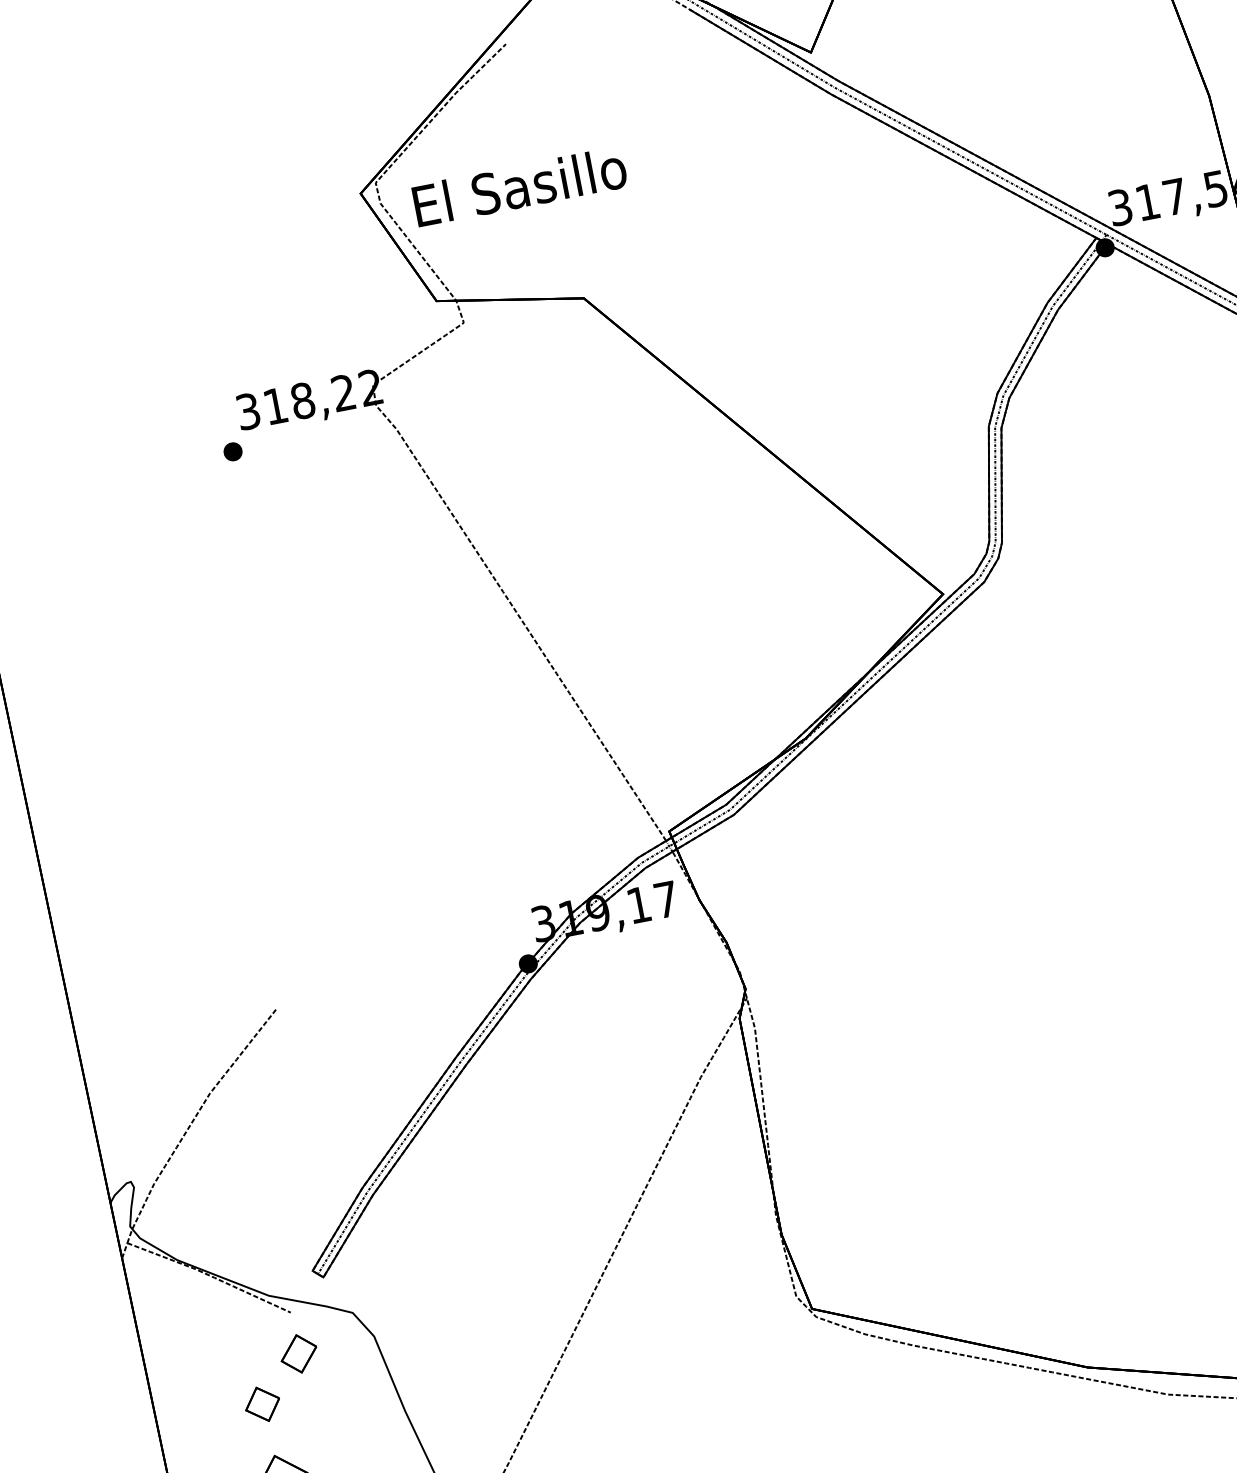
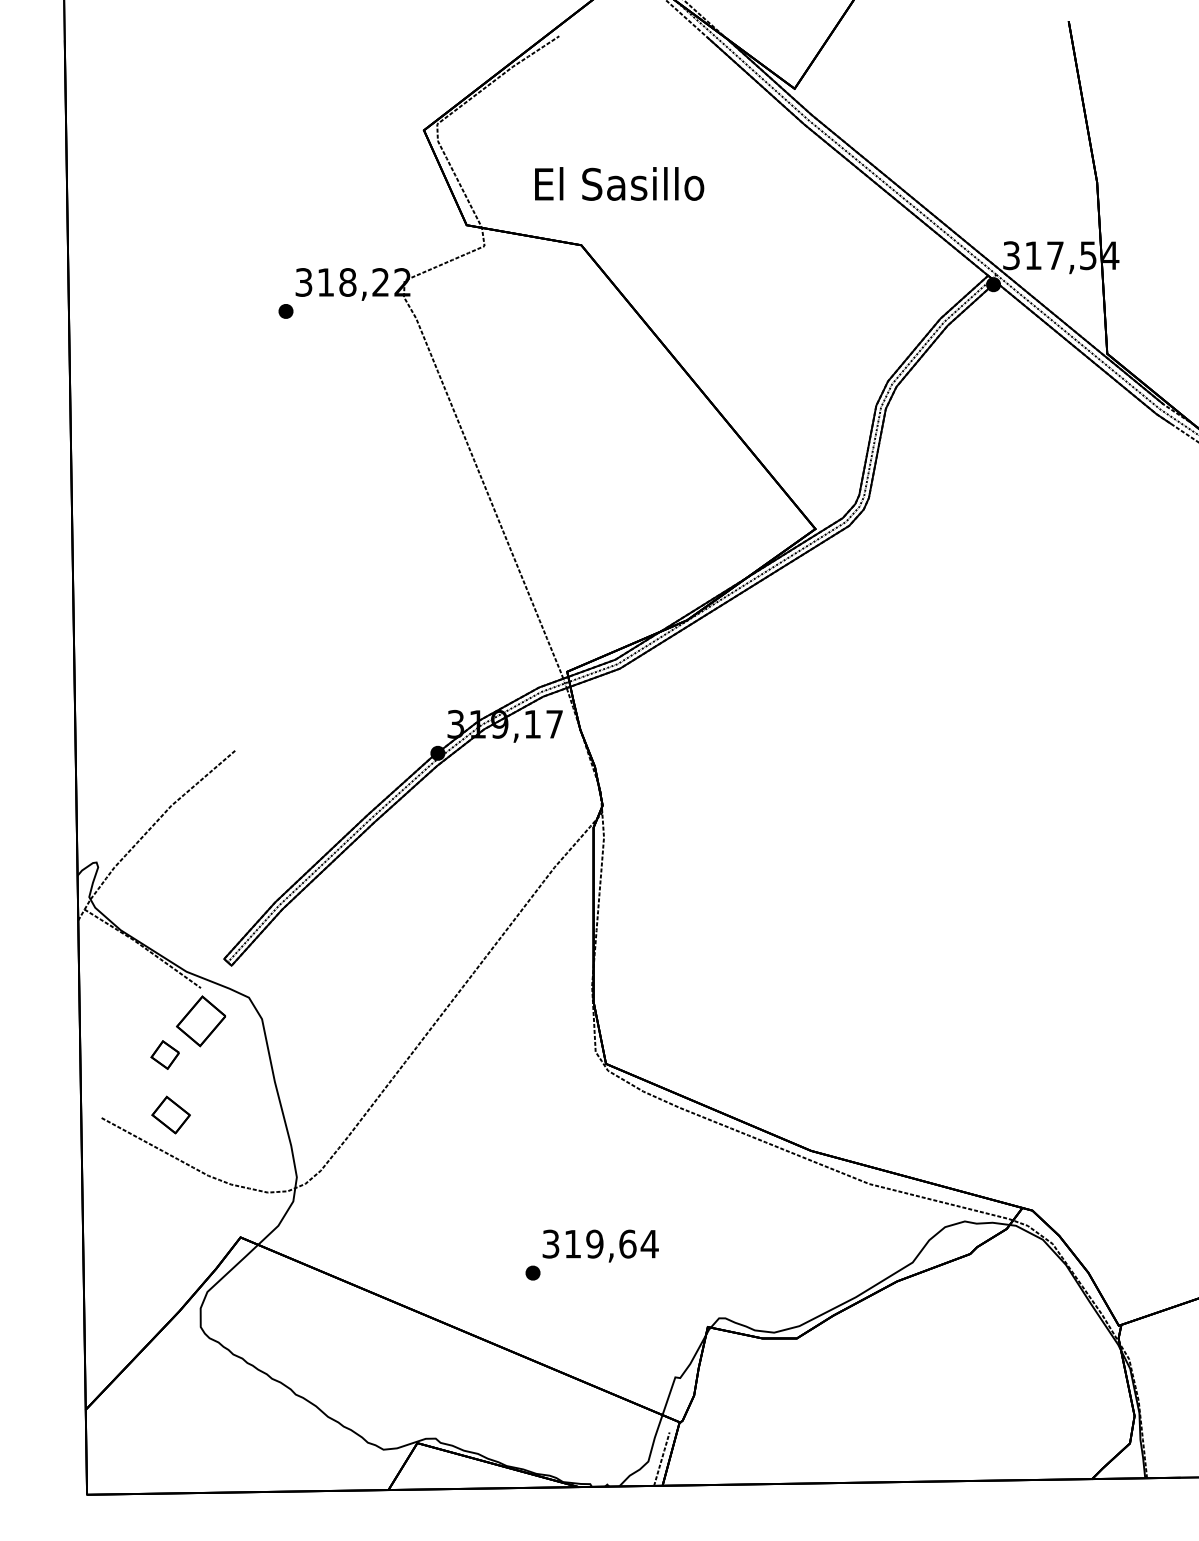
text: (519, 186) -> (619, 183), moved
part: (298, 1354) -> (200, 1021), size x1.67

